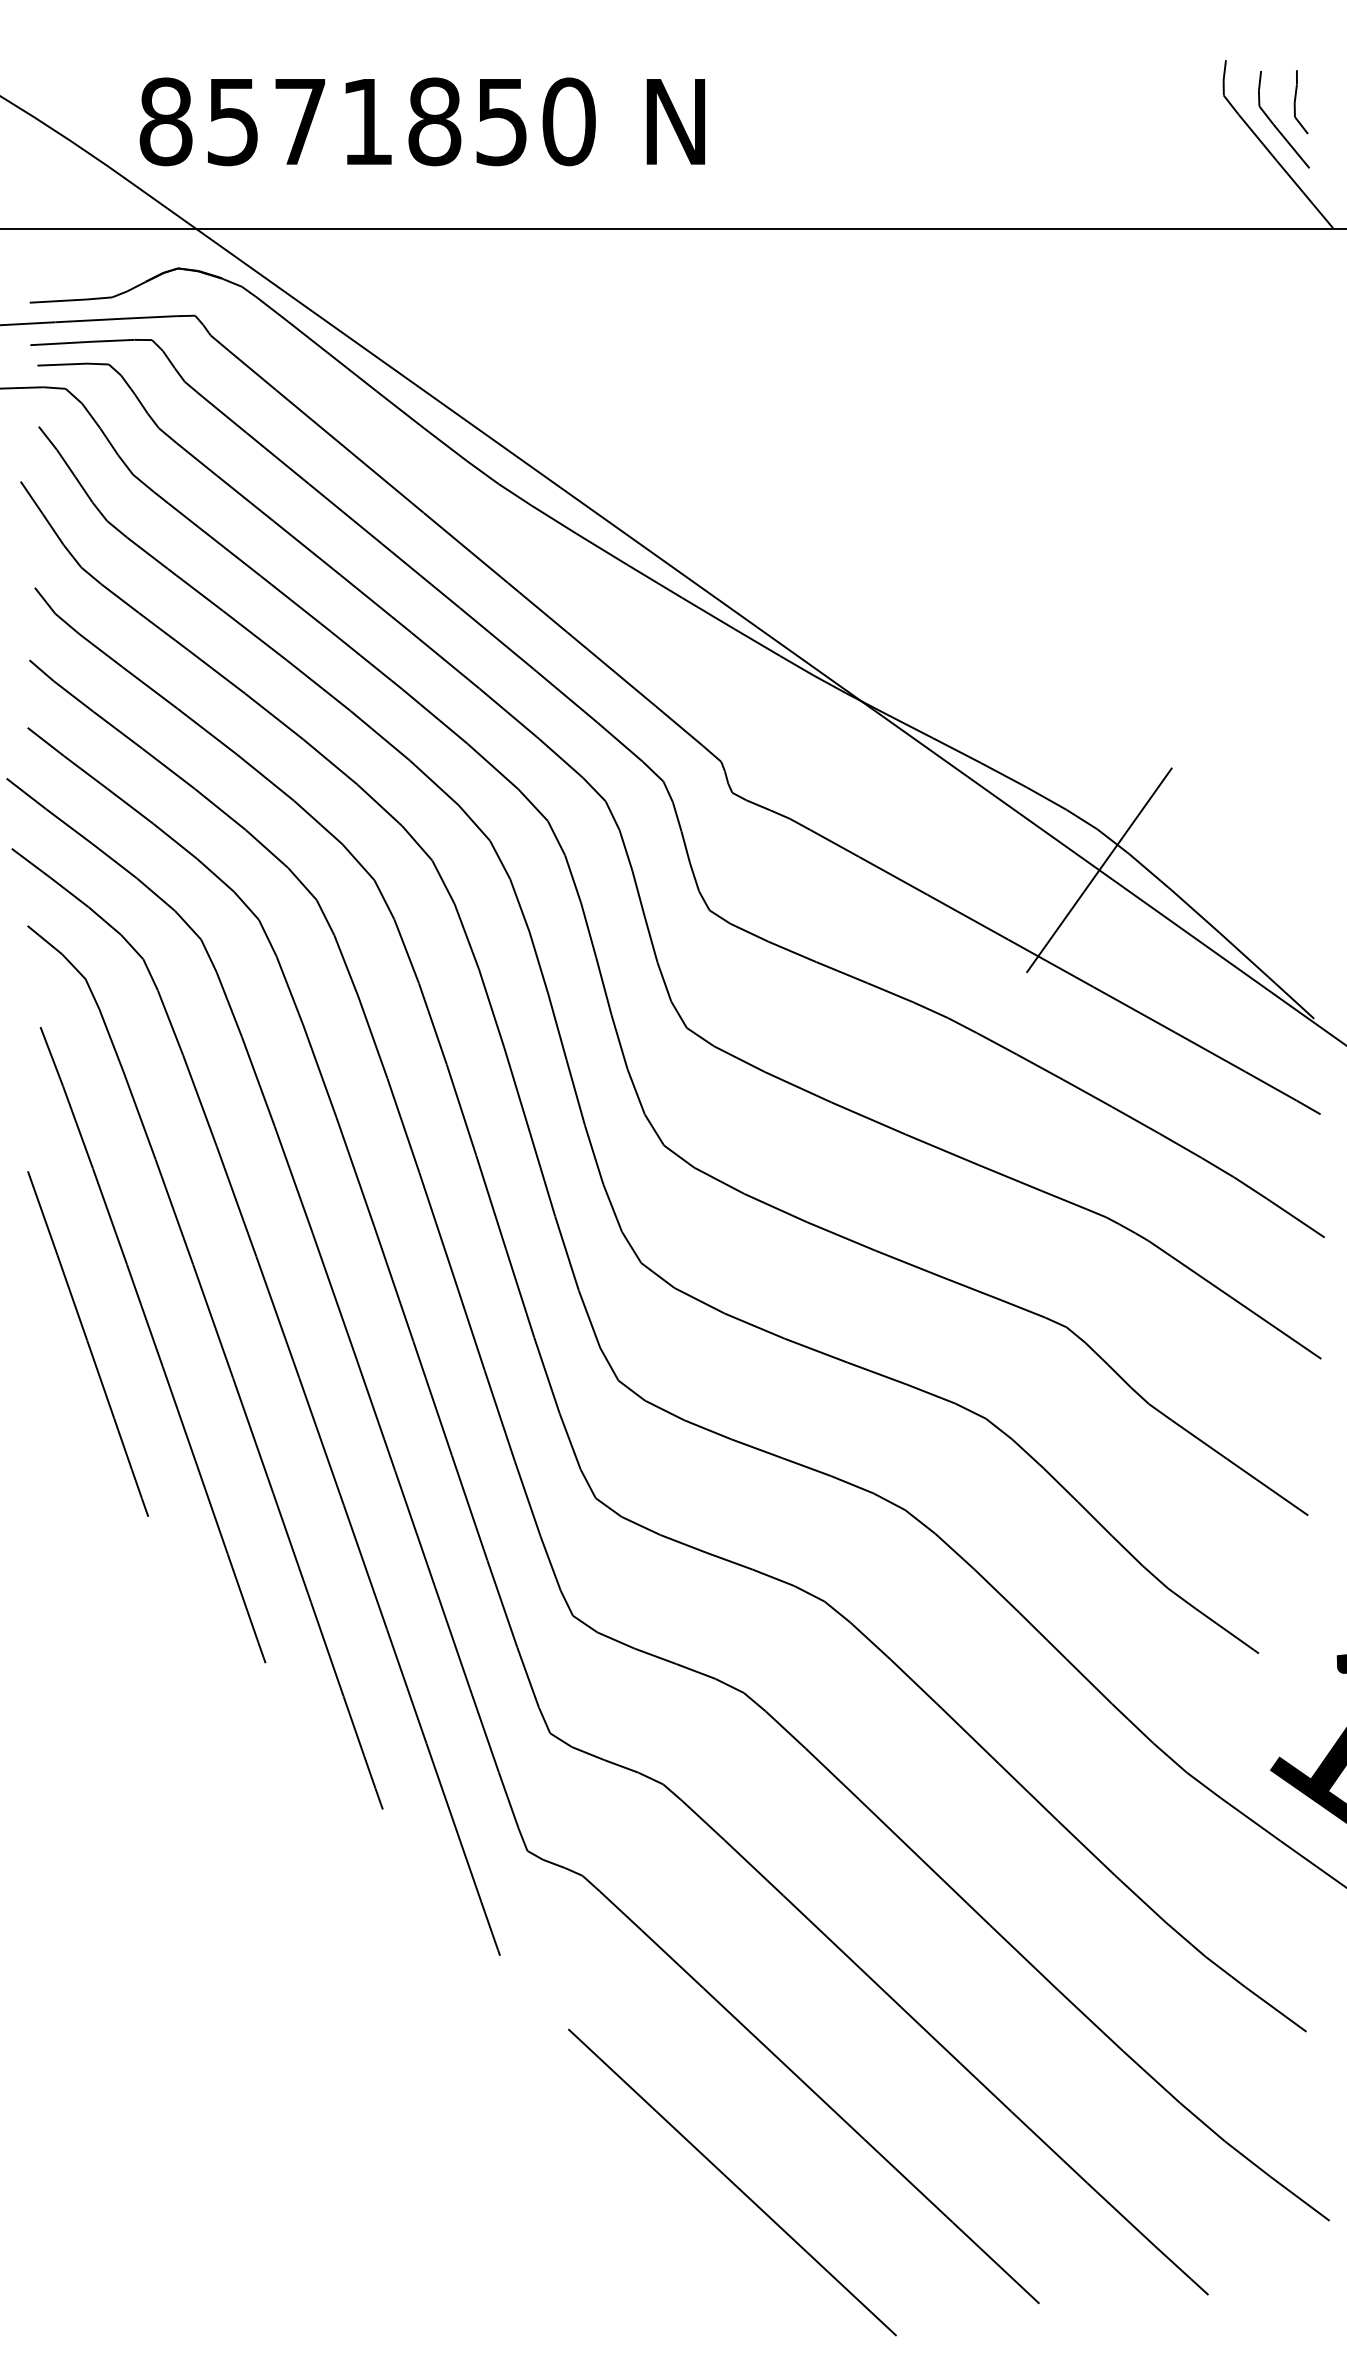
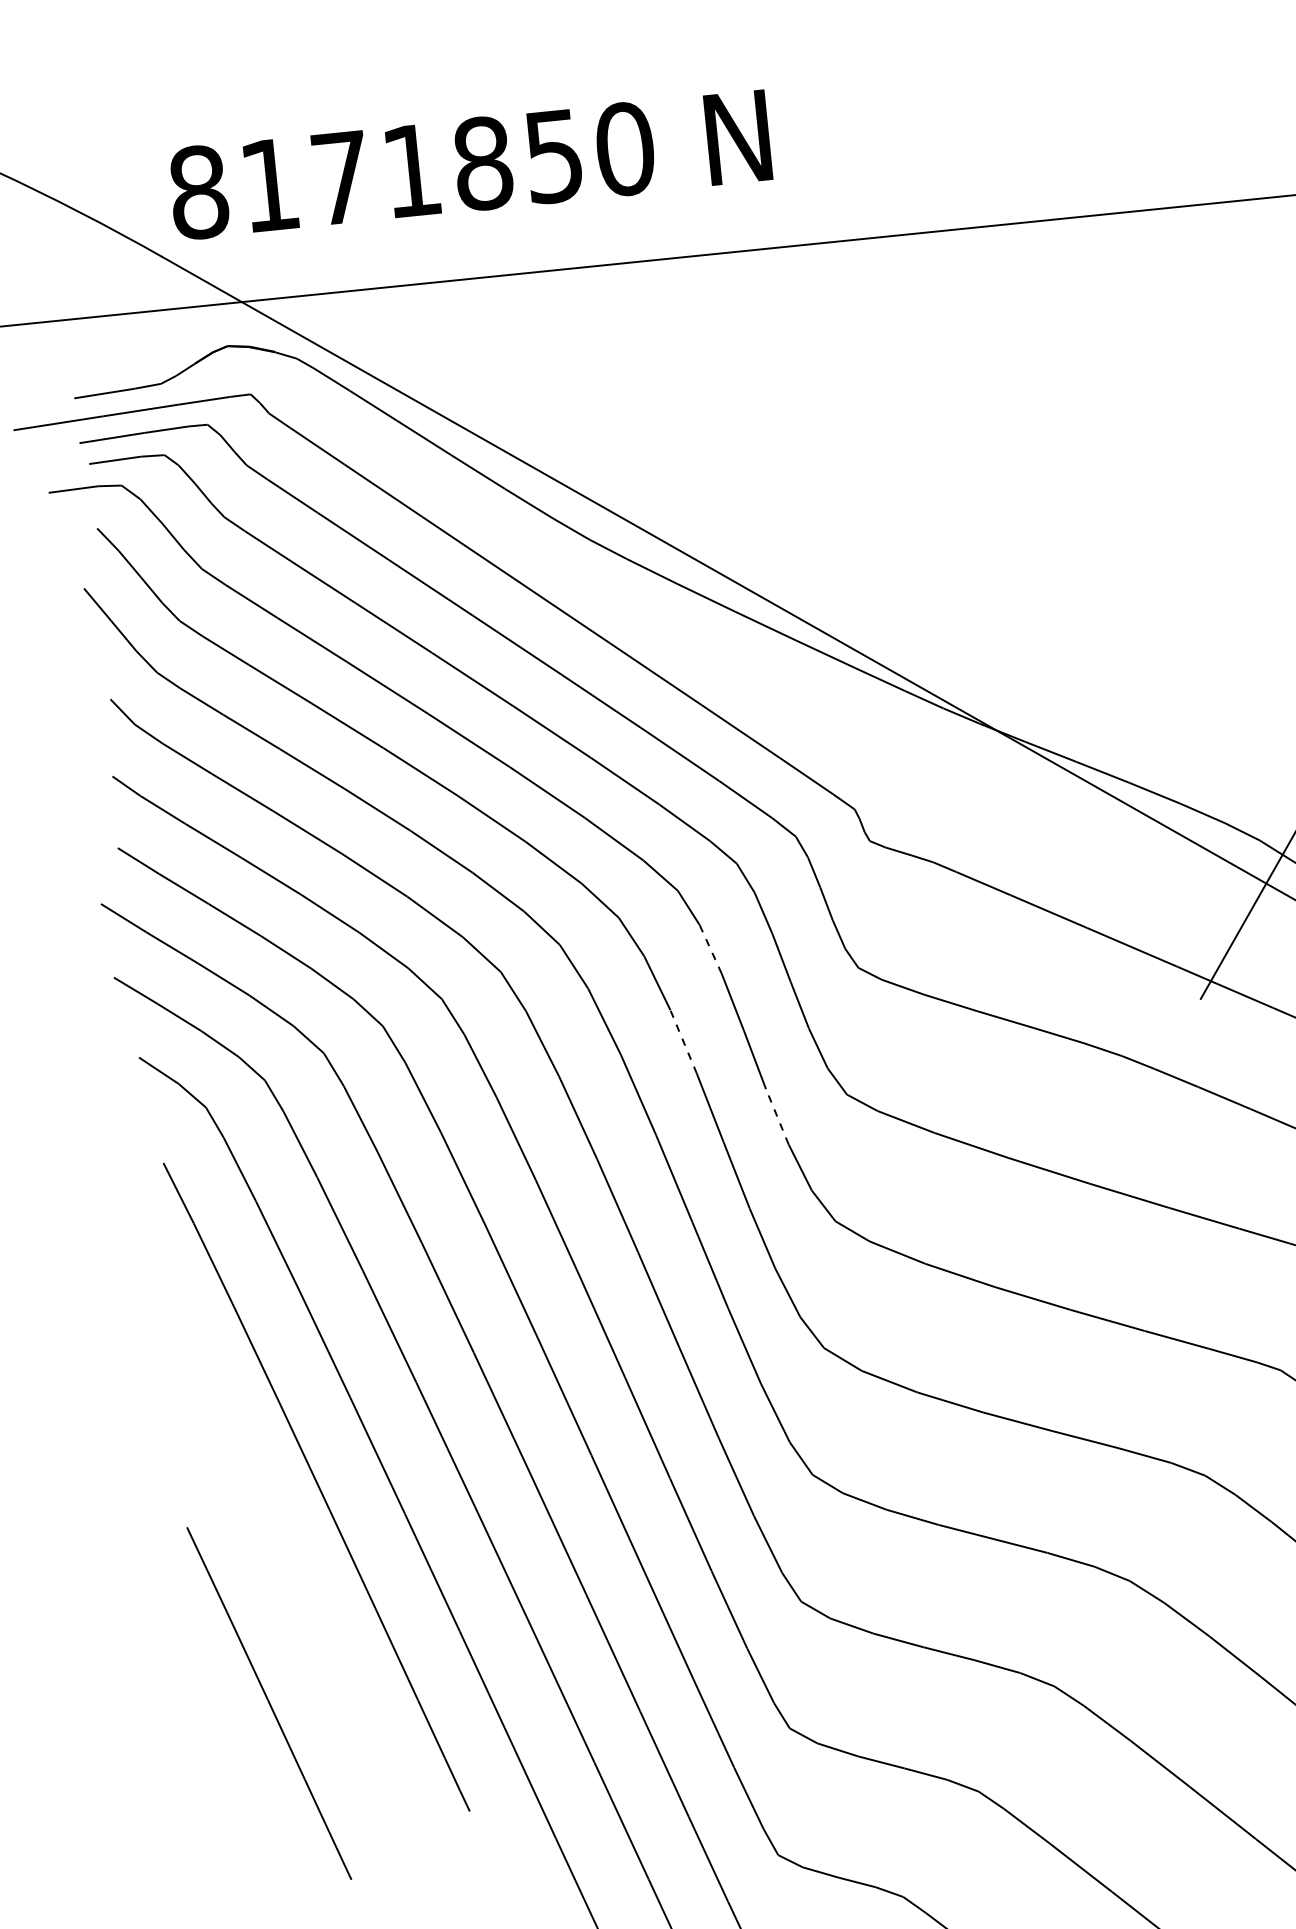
text: (232, 122) -> (269, 186), 8571850 -> 8171850
line: (572, 878) -> (710, 948), solid -> dashed
line: (538, 962) -> (683, 1041), solid -> dashed
line: (619, 1041) -> (777, 1116), solid -> dashed
line: (87, 1343) -> (268, 1703), moved

